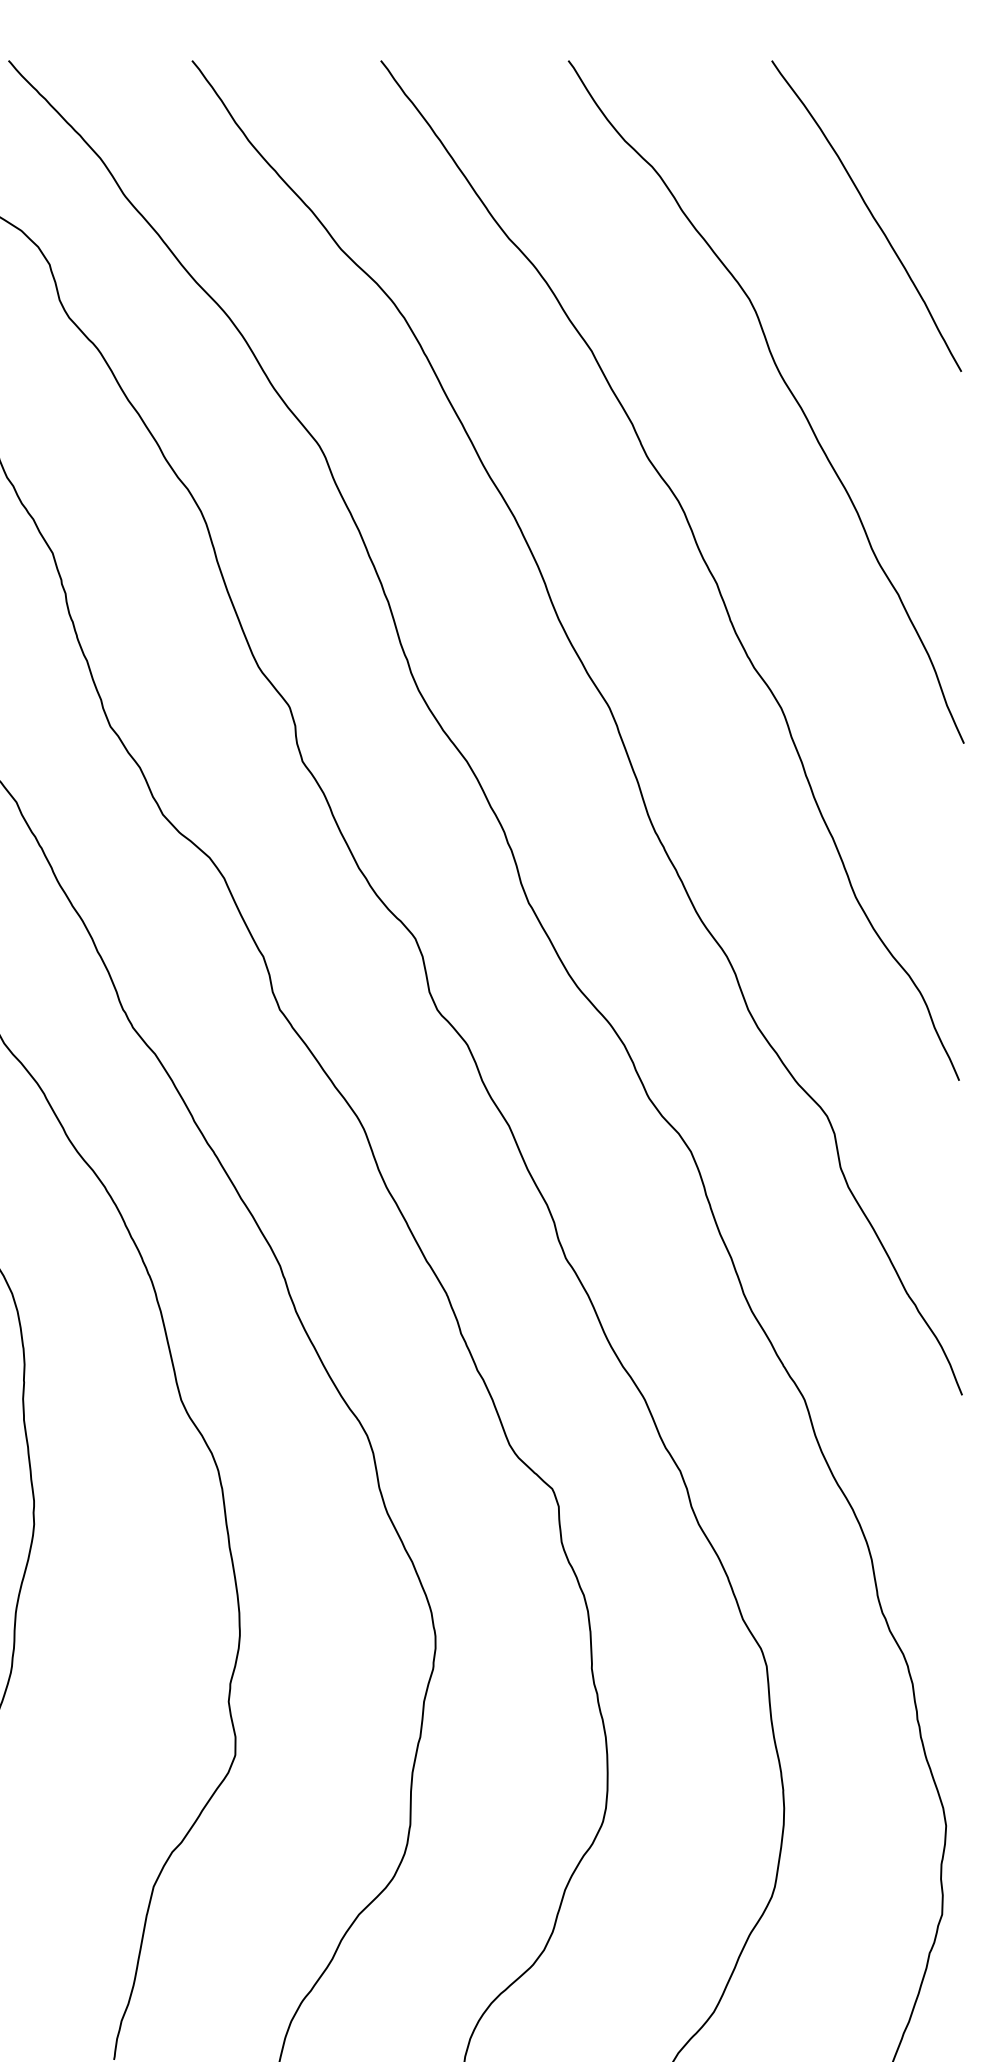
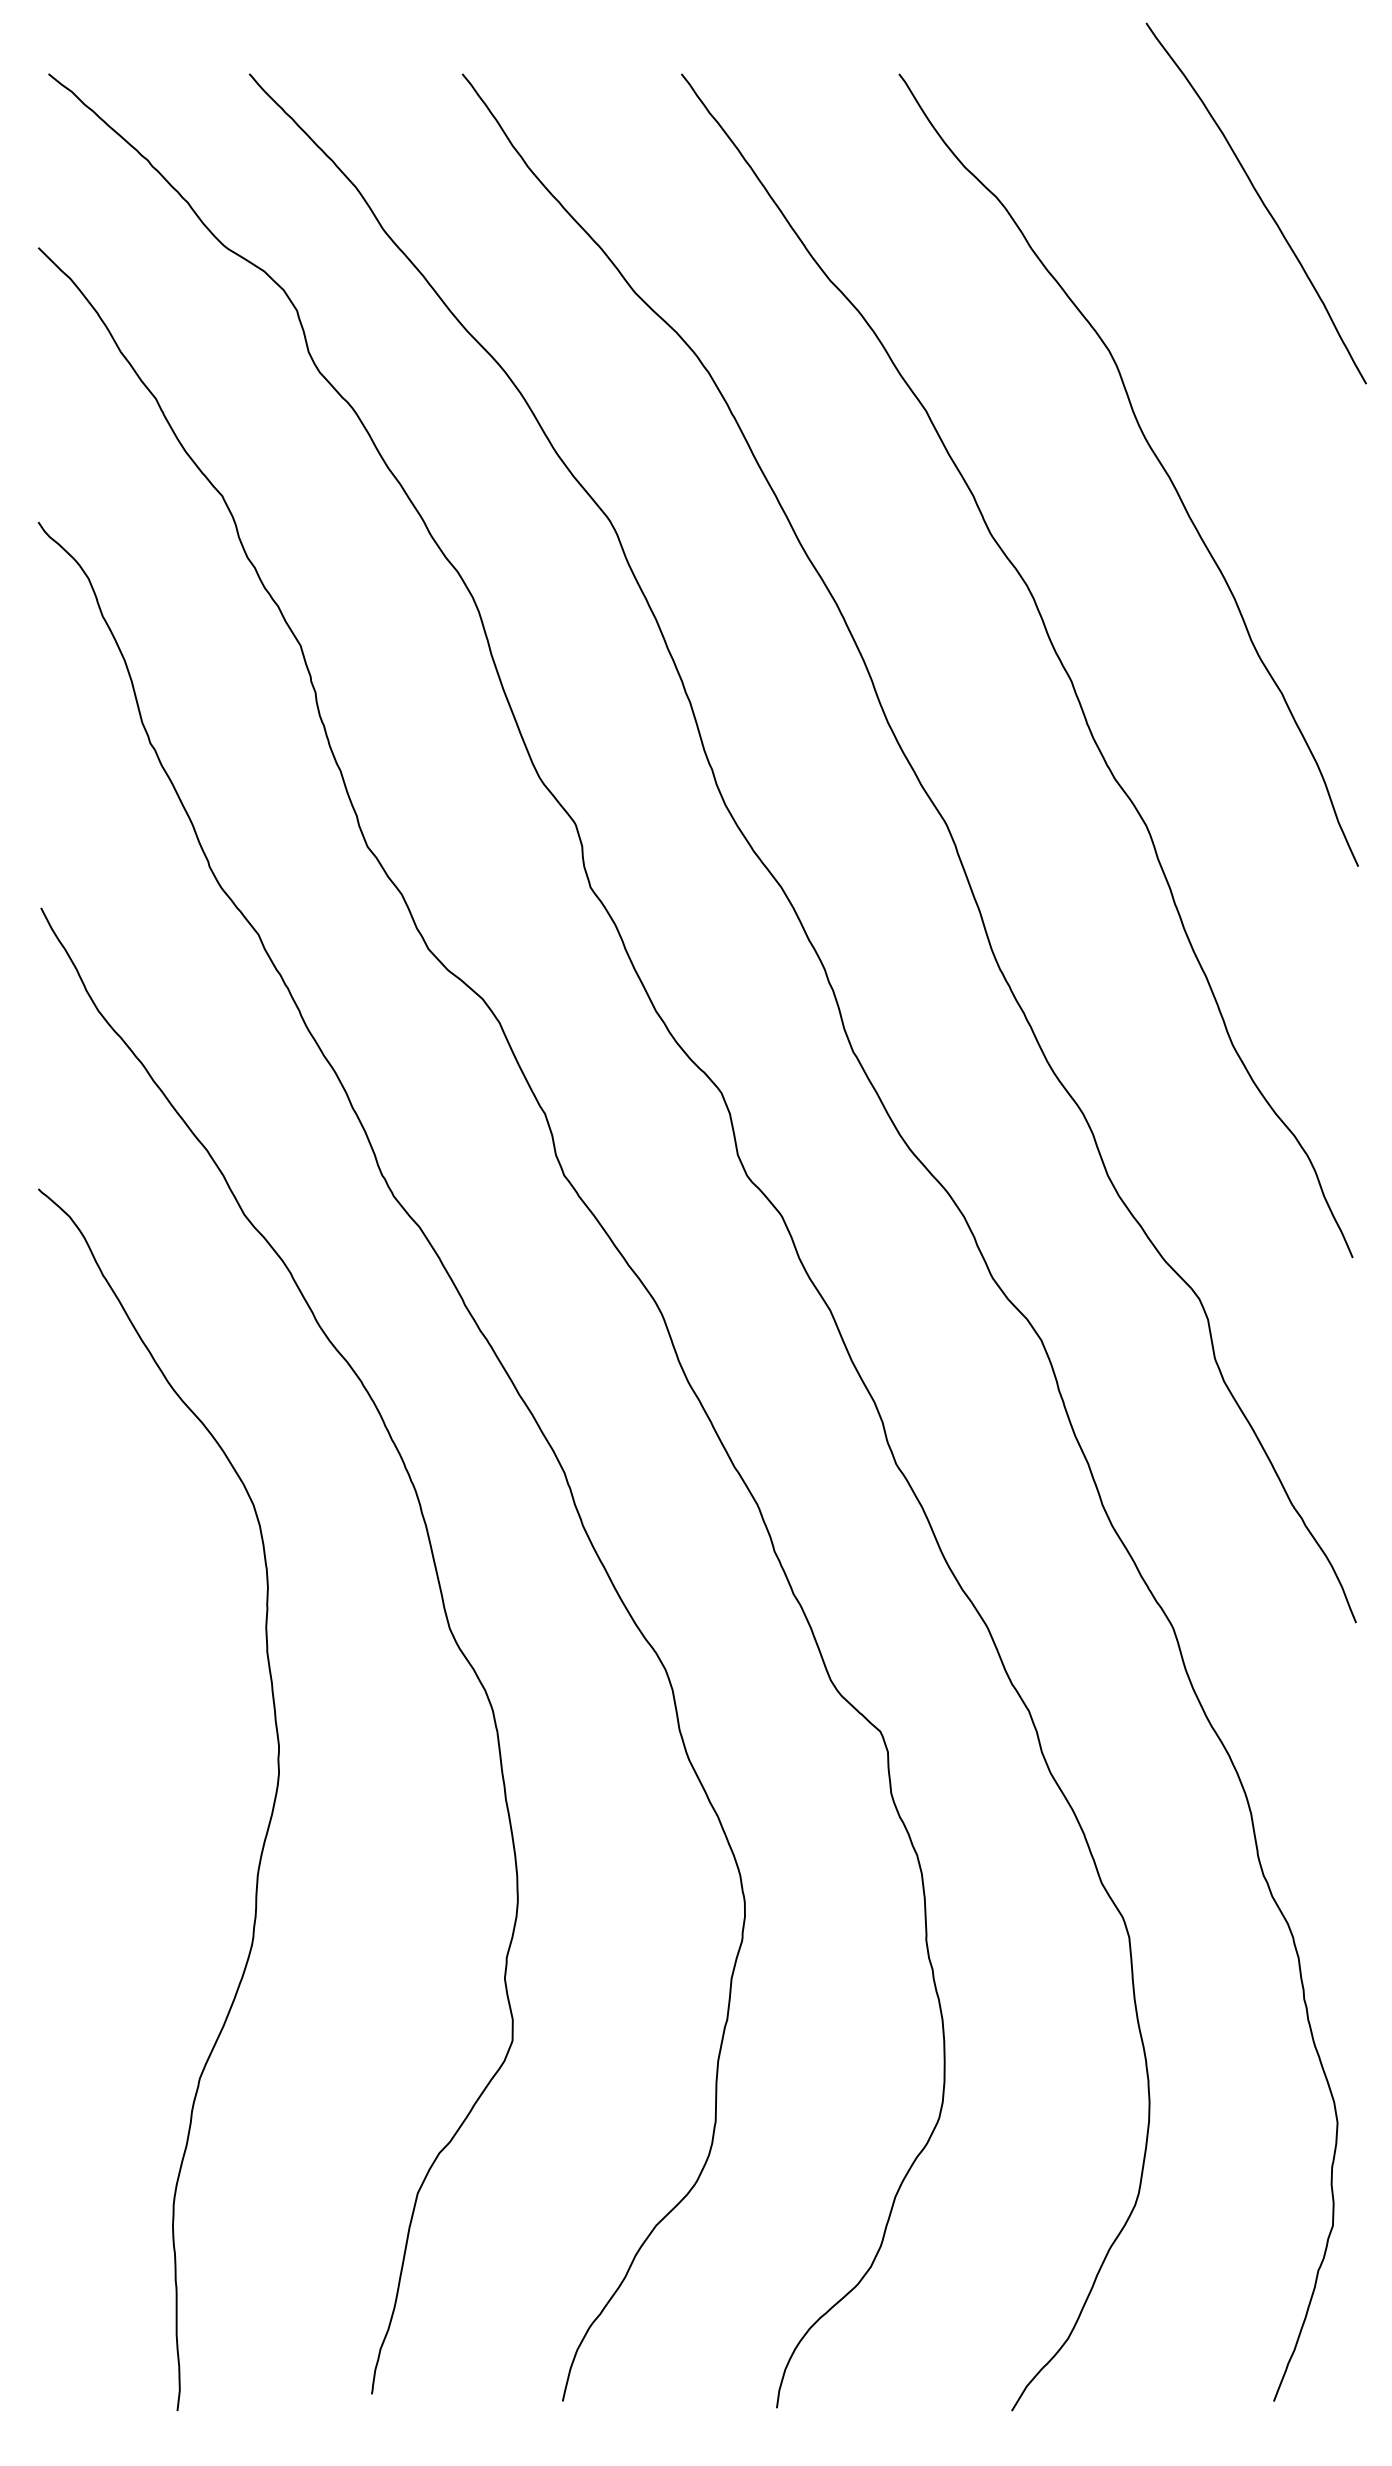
curve: (870, 213) -> (1260, 200), moved

